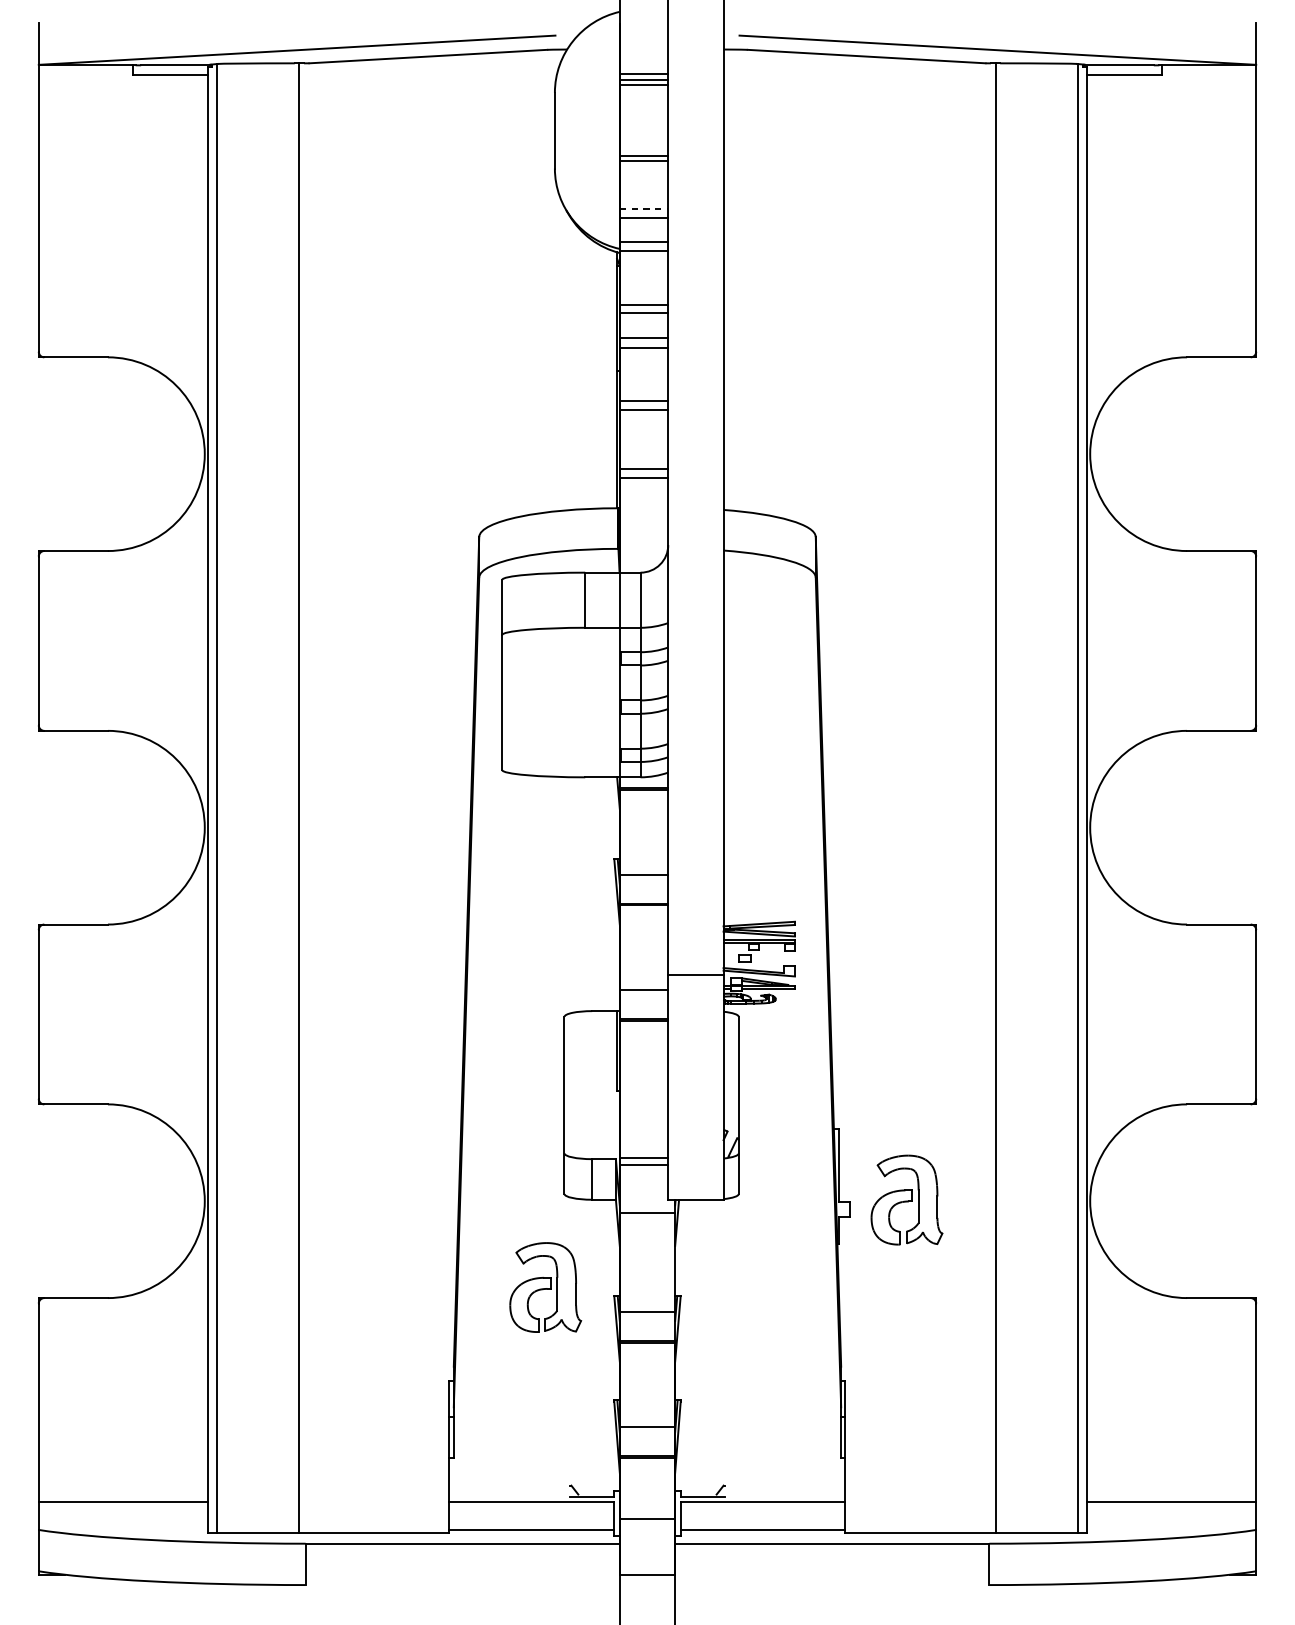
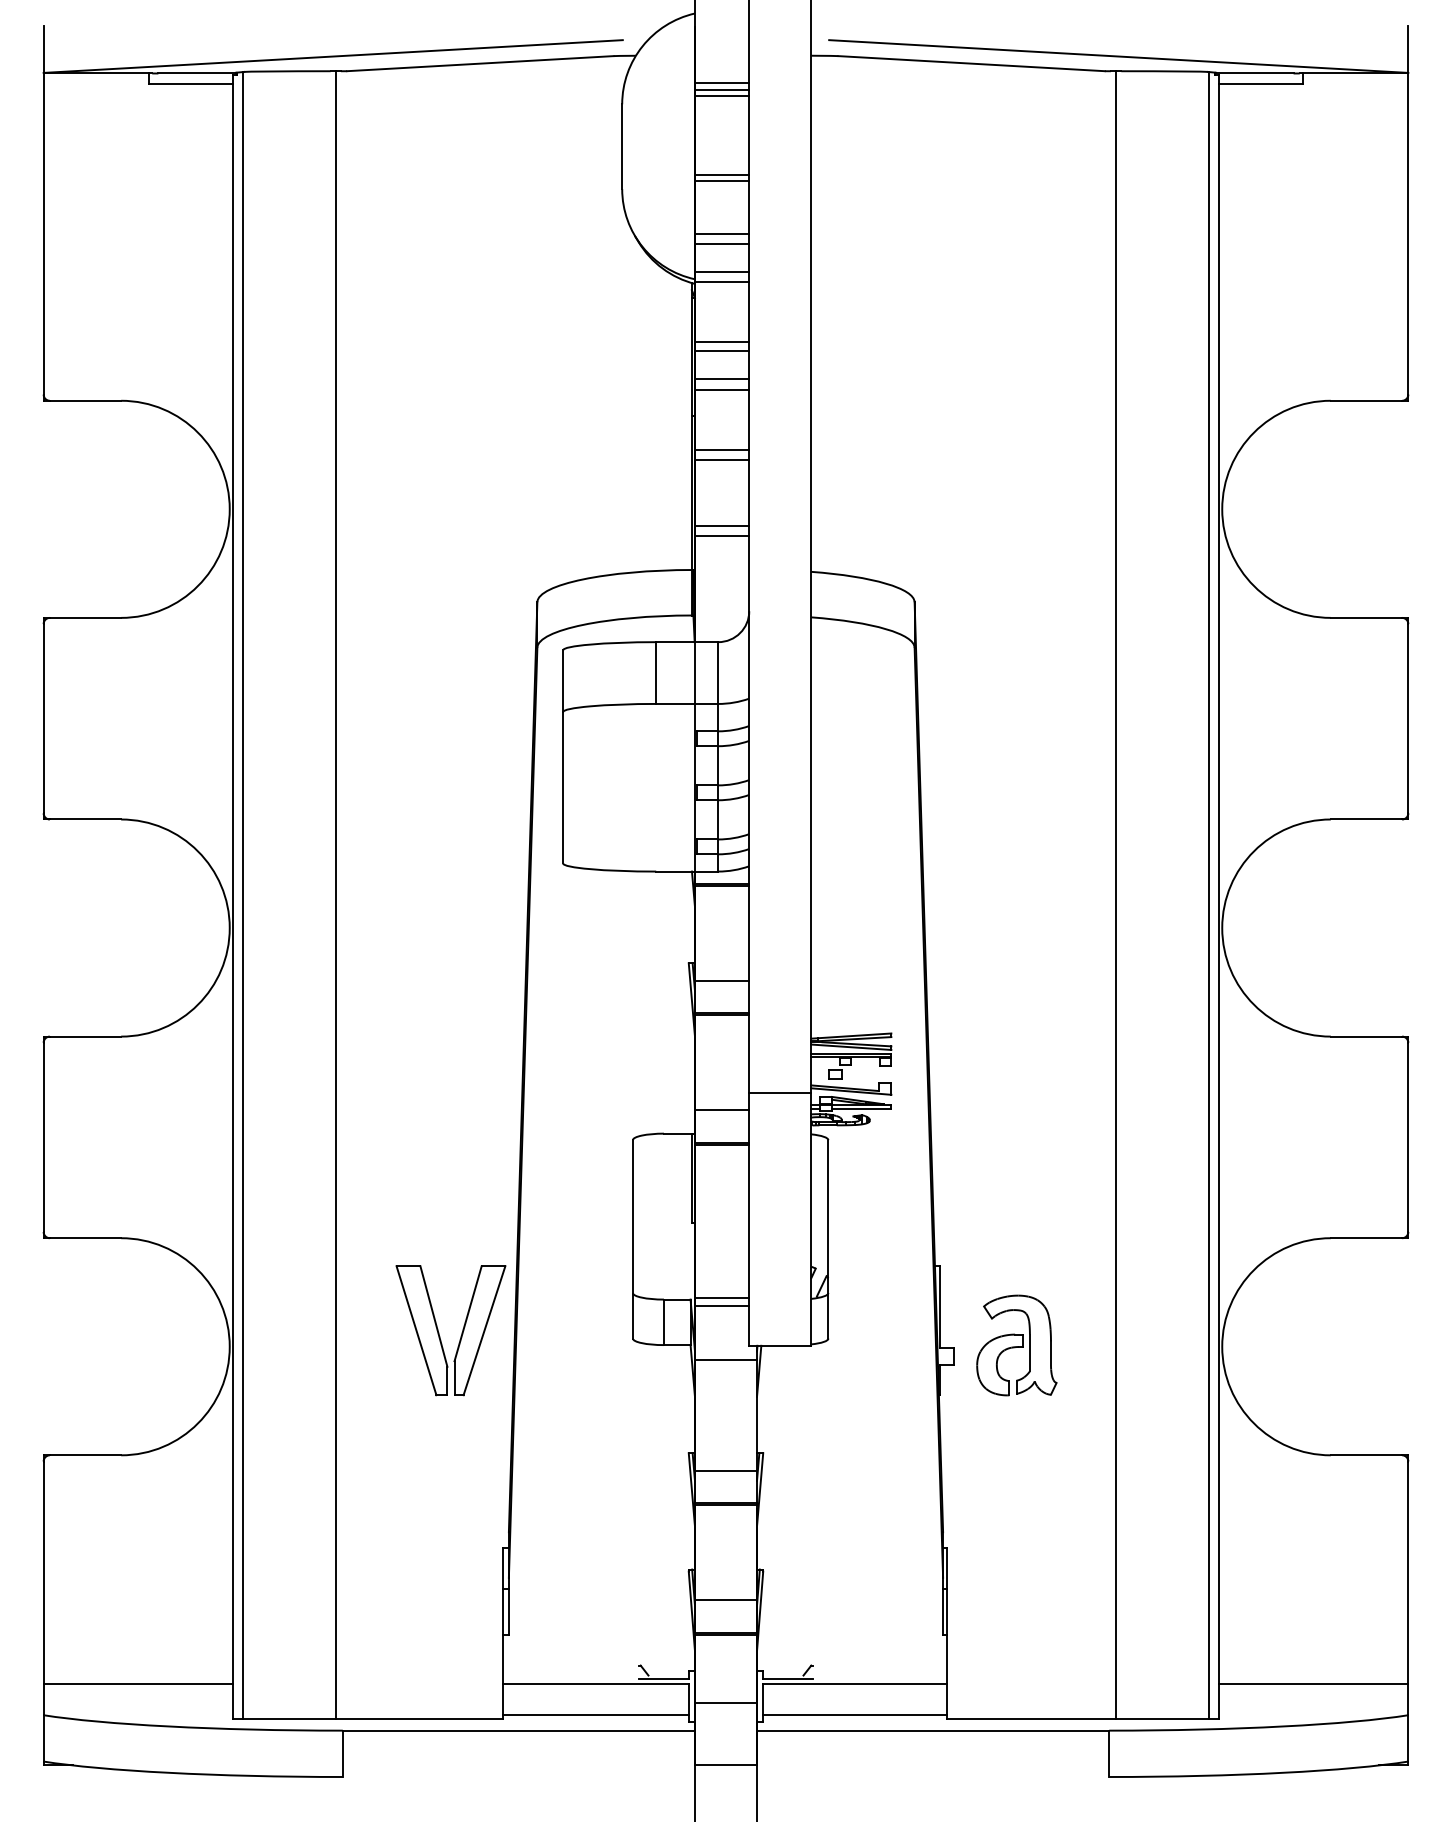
line: (644, 208) -> (722, 234), dashed -> solid
part: (391, 1188) -> (439, 1332), added
part: (545, 1287) -> (611, 1443), removed

